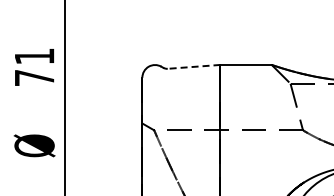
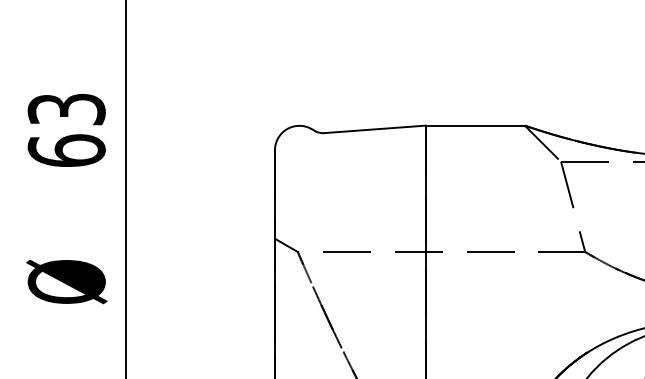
line: (193, 66) -> (373, 128), dashed -> solid
text: (34, 67) -> (66, 130), 71 -> 63

